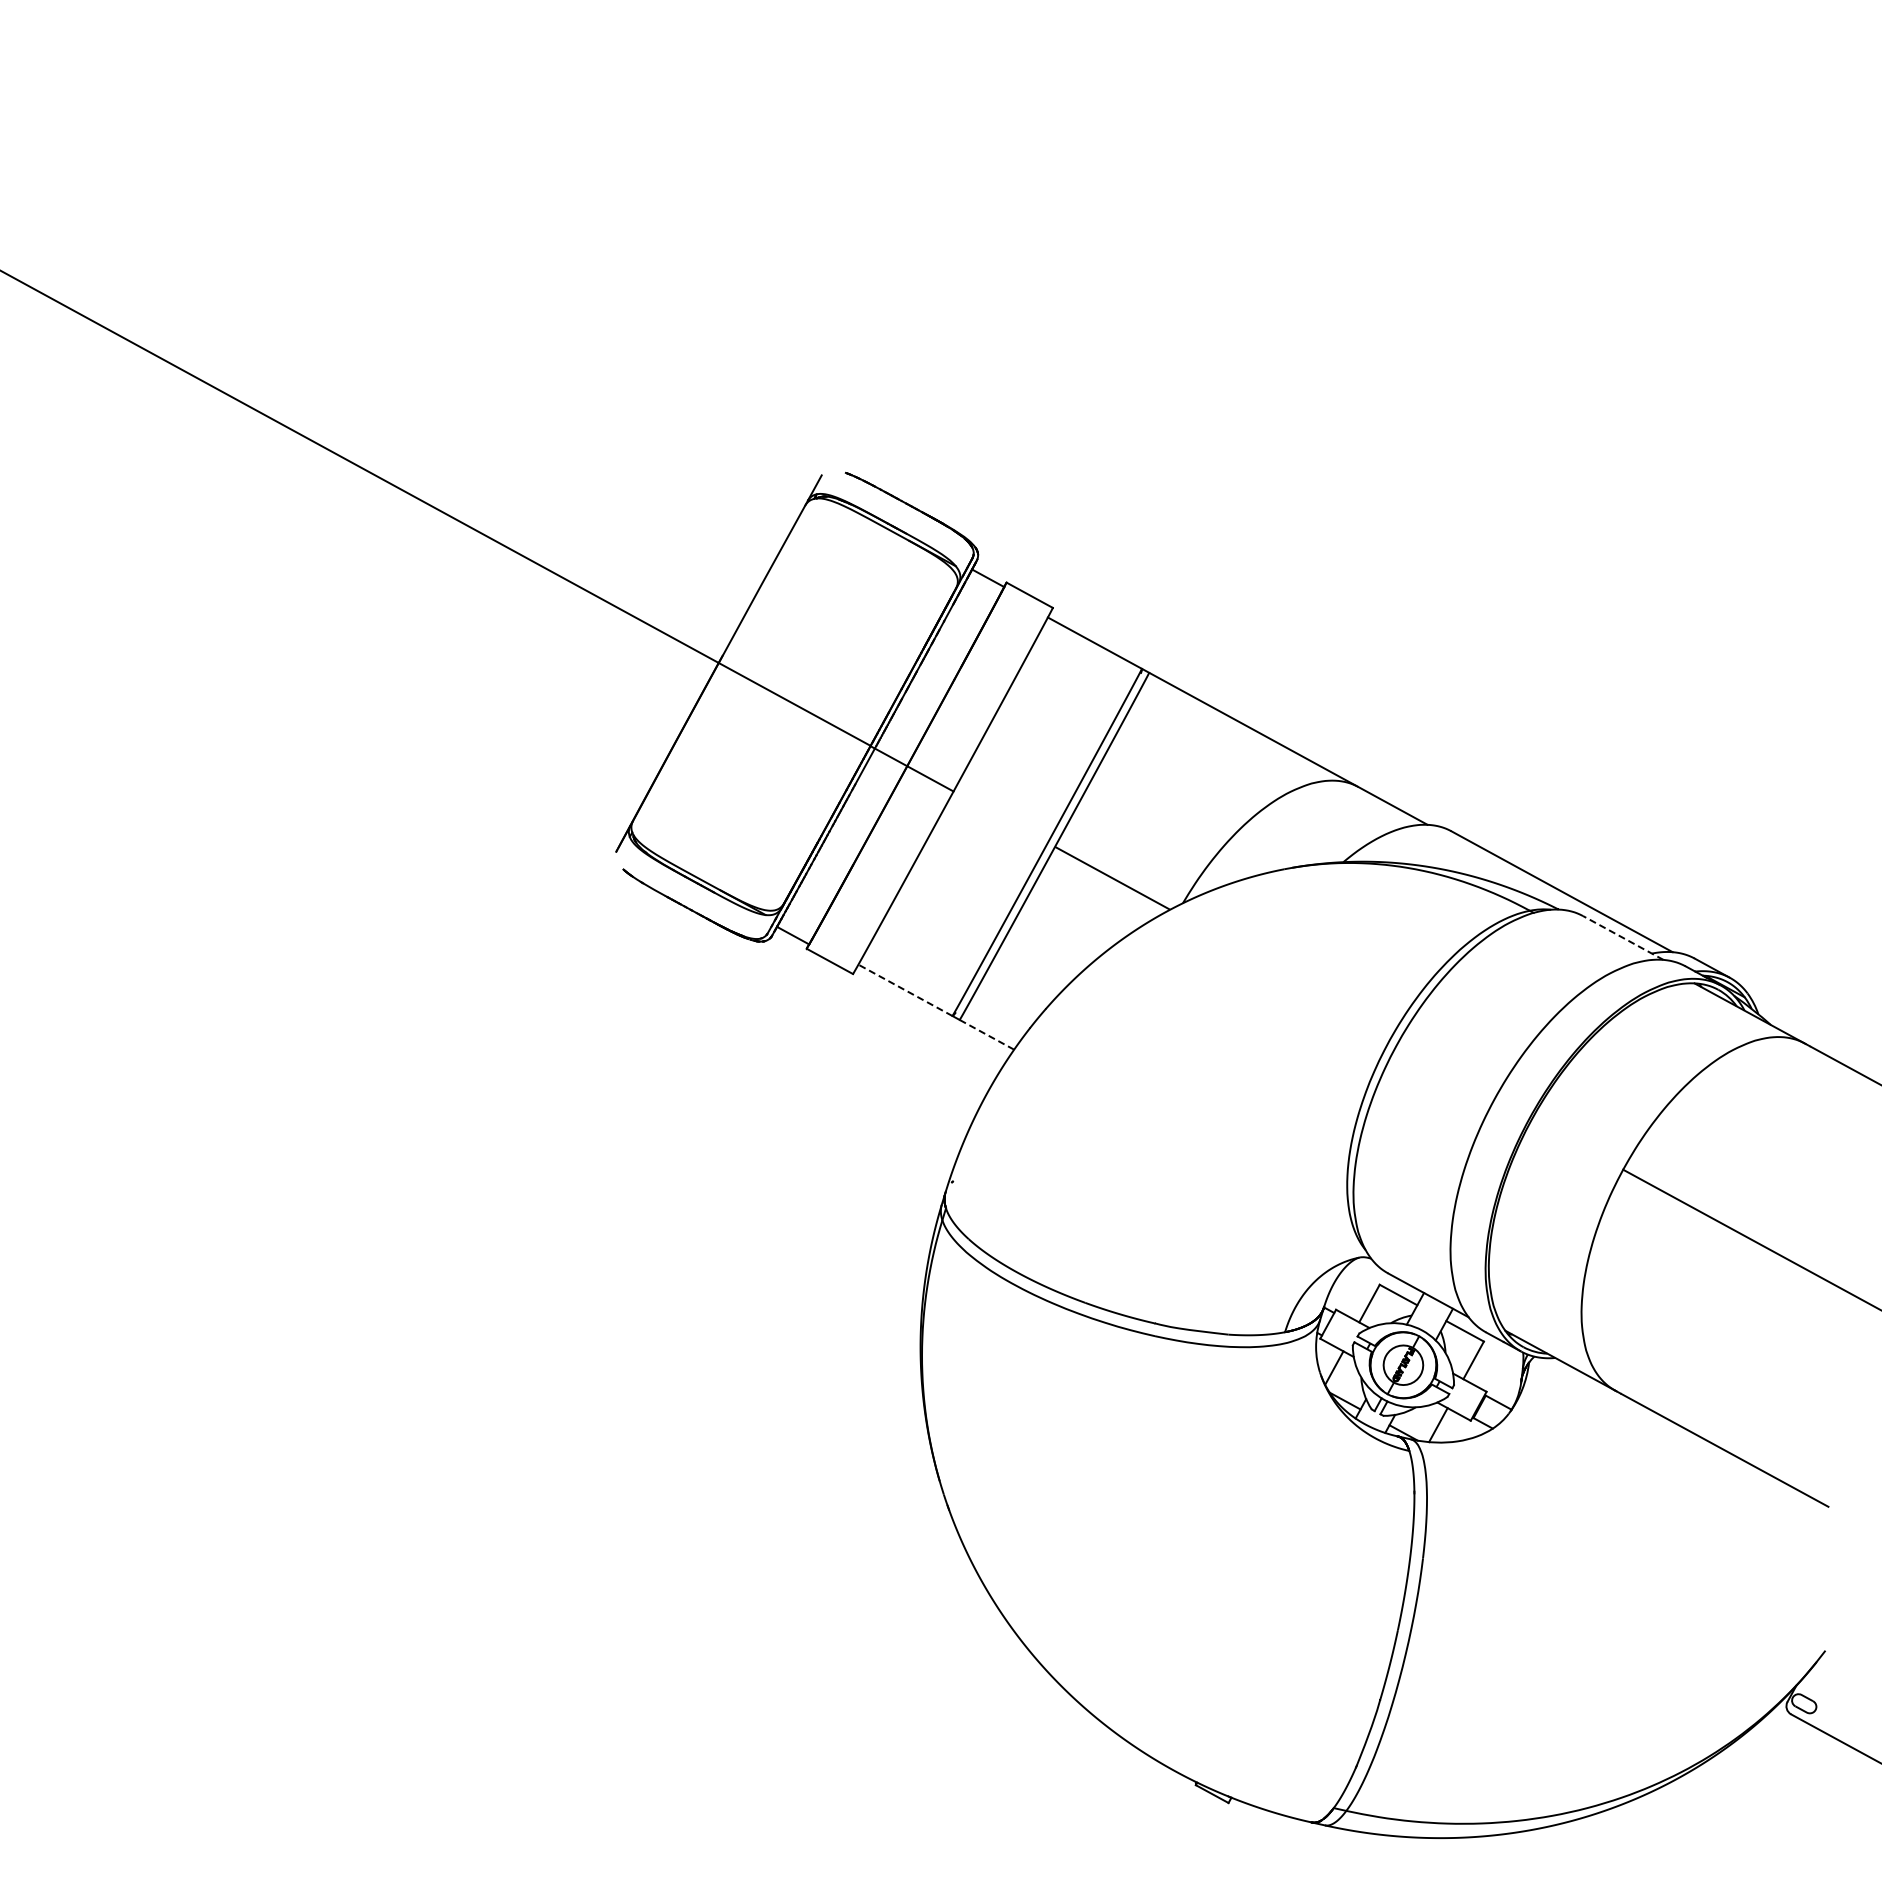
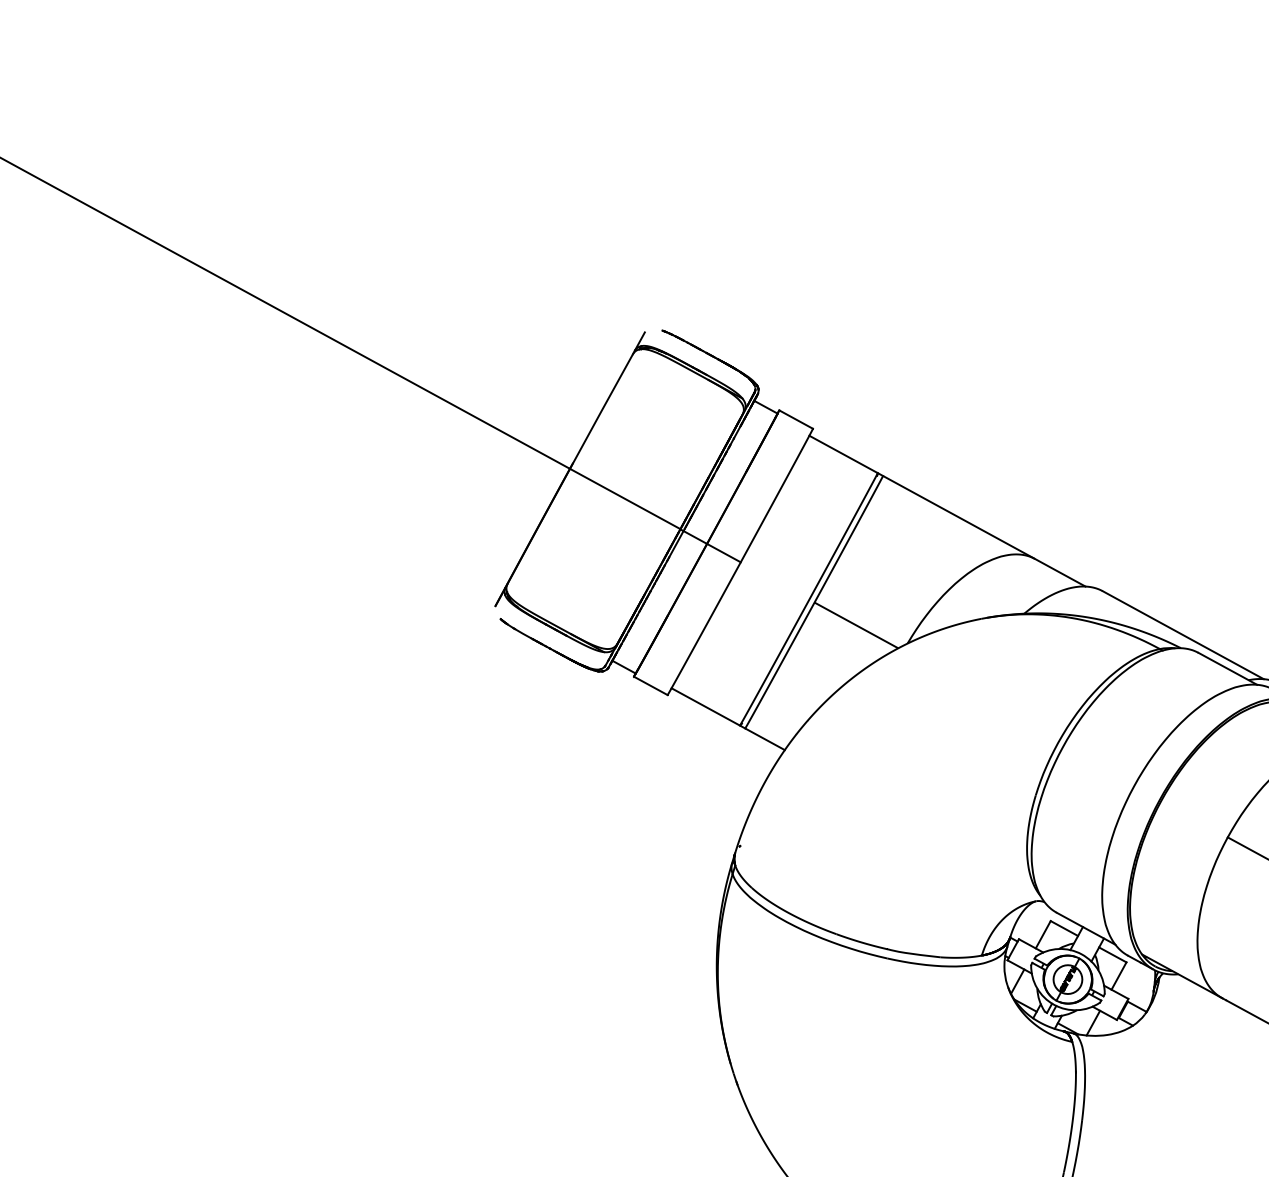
line: (1623, 938) -> (1228, 669), dashed -> solid
line: (905, 990) -> (705, 707), dashed -> solid
line: (986, 1034) -> (764, 739), dashed -> solid

